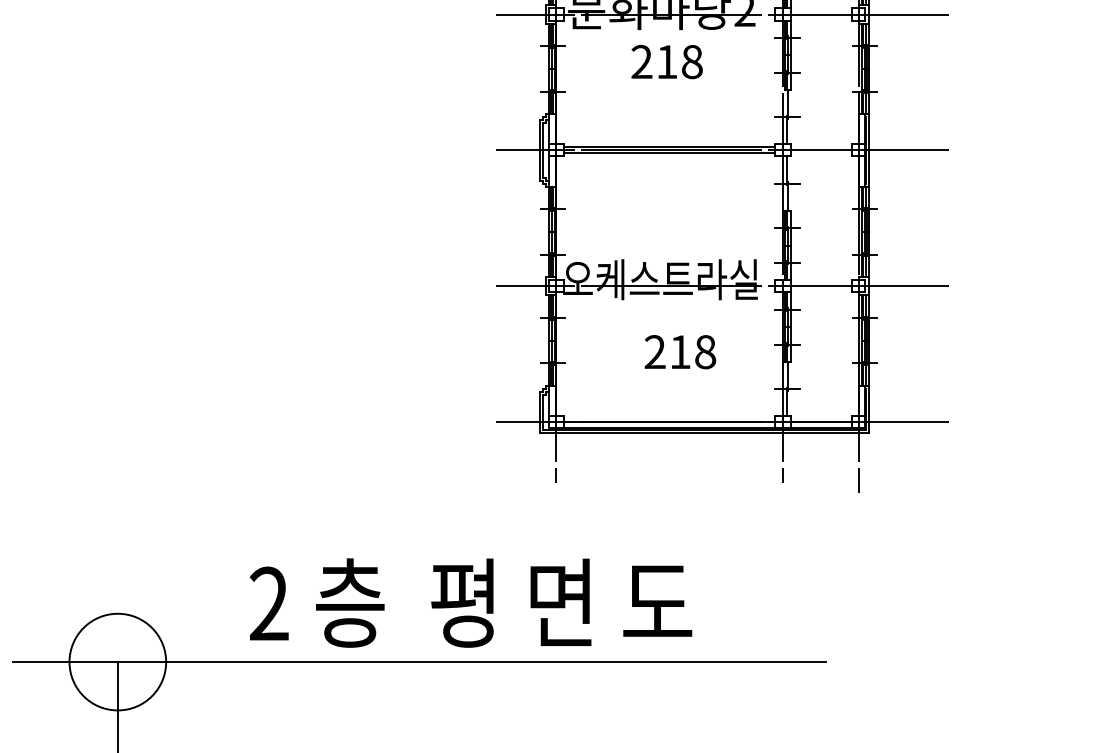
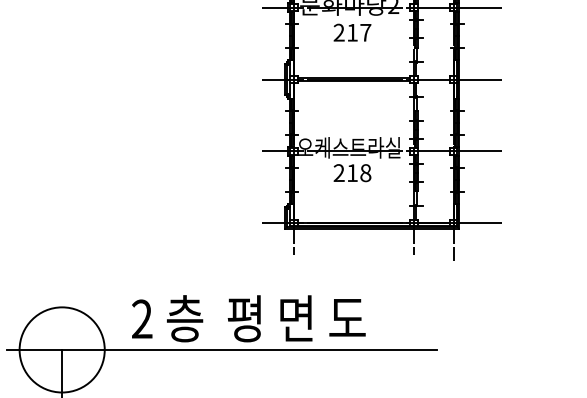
text: (691, 61) -> (365, 32), 218 -> 217
text: (680, 352) -> (352, 173), moved
circle: (116, 661) -> (61, 349), size x1.67

